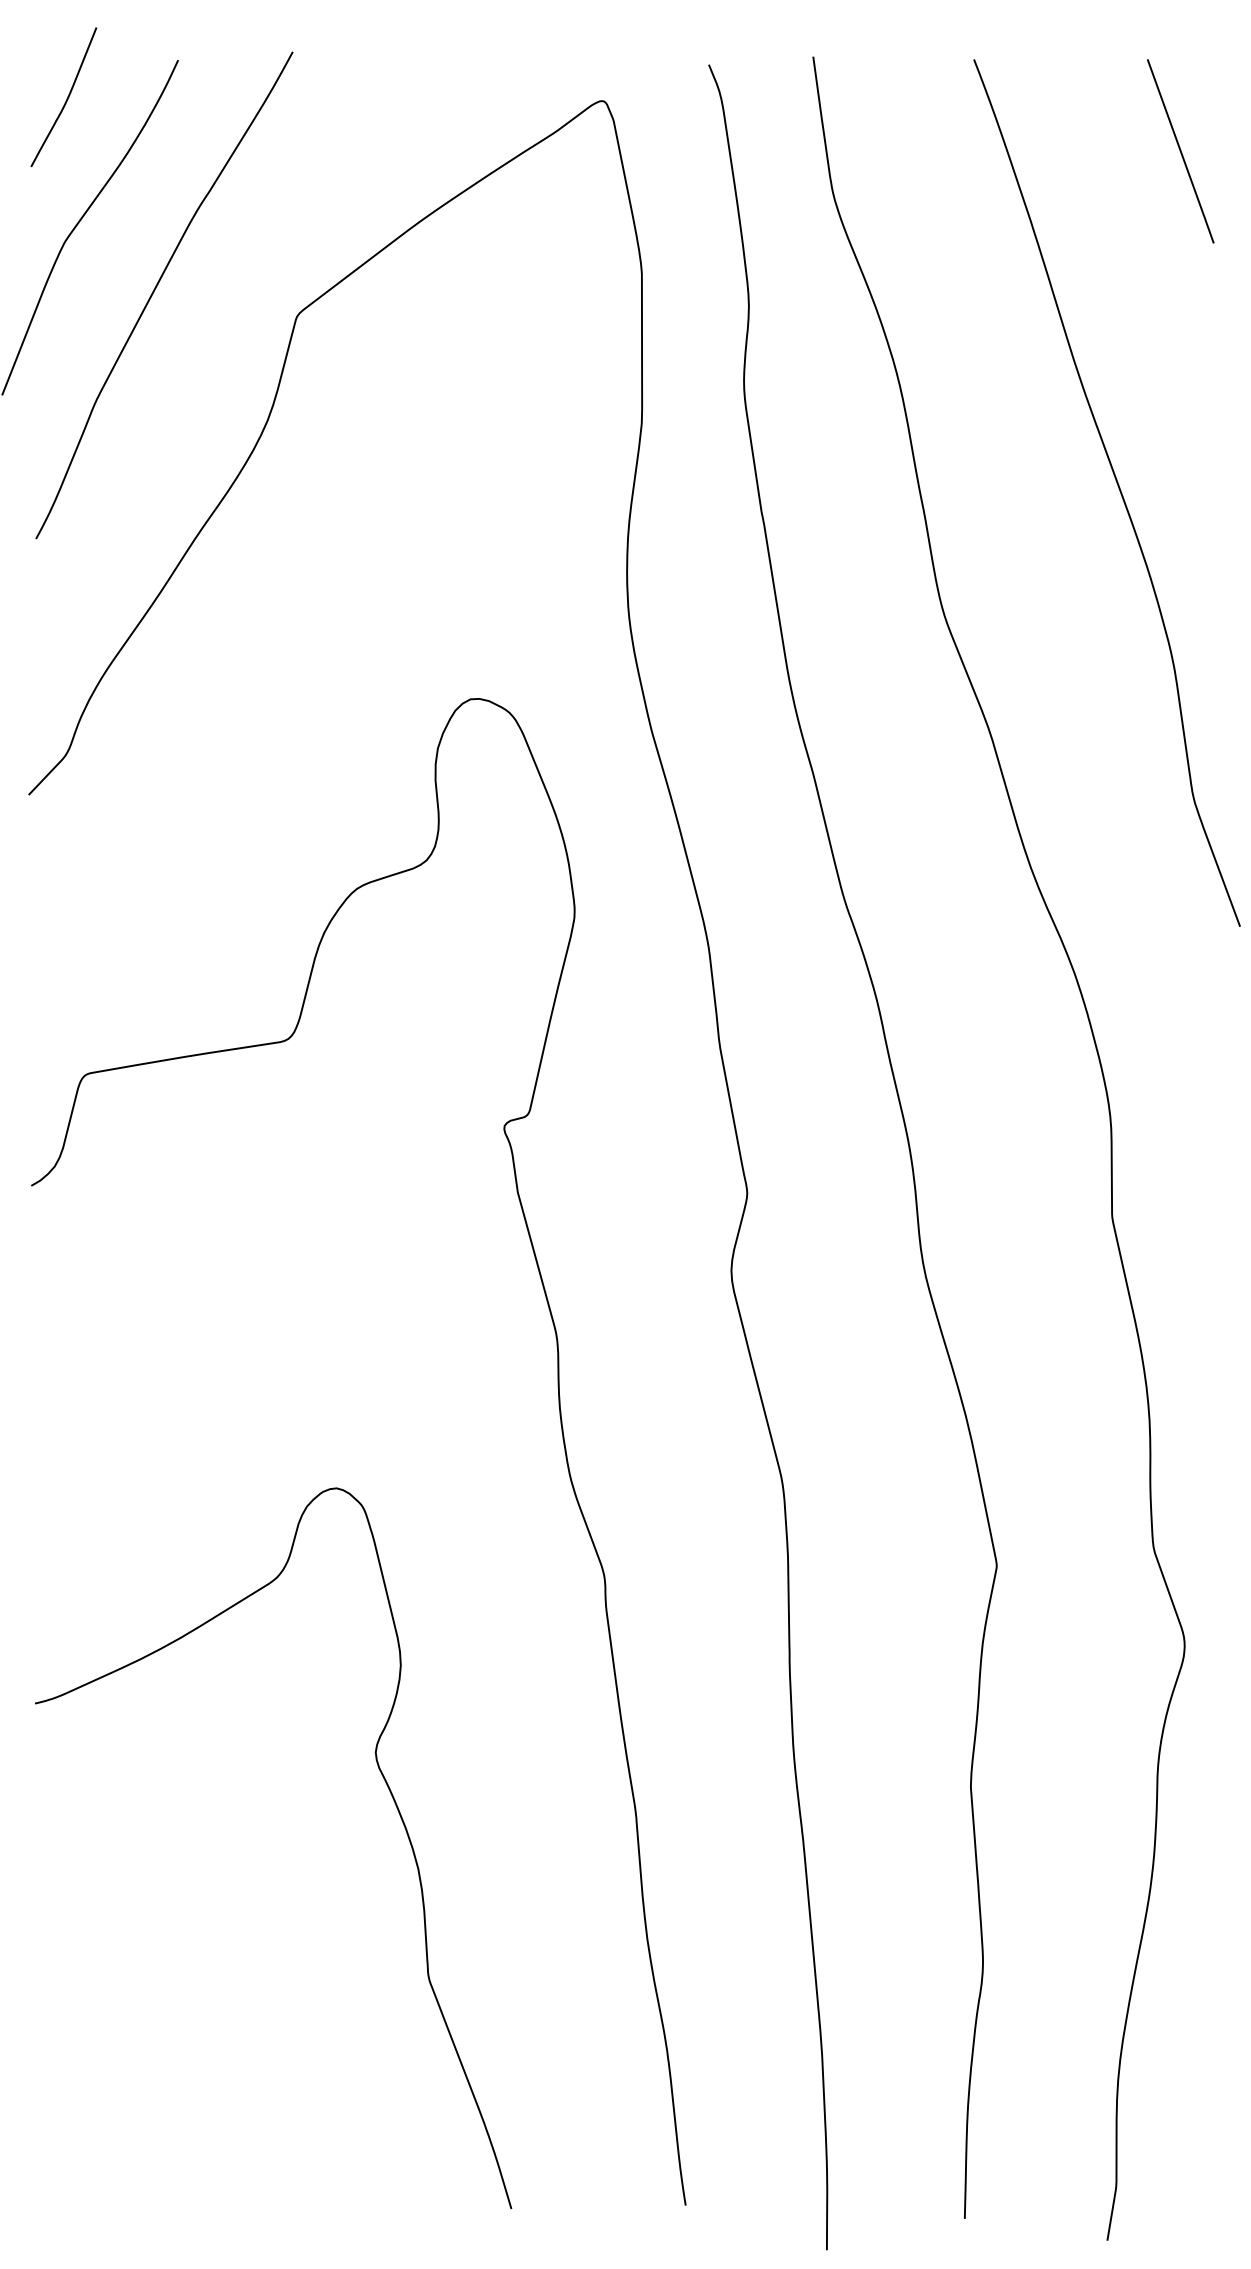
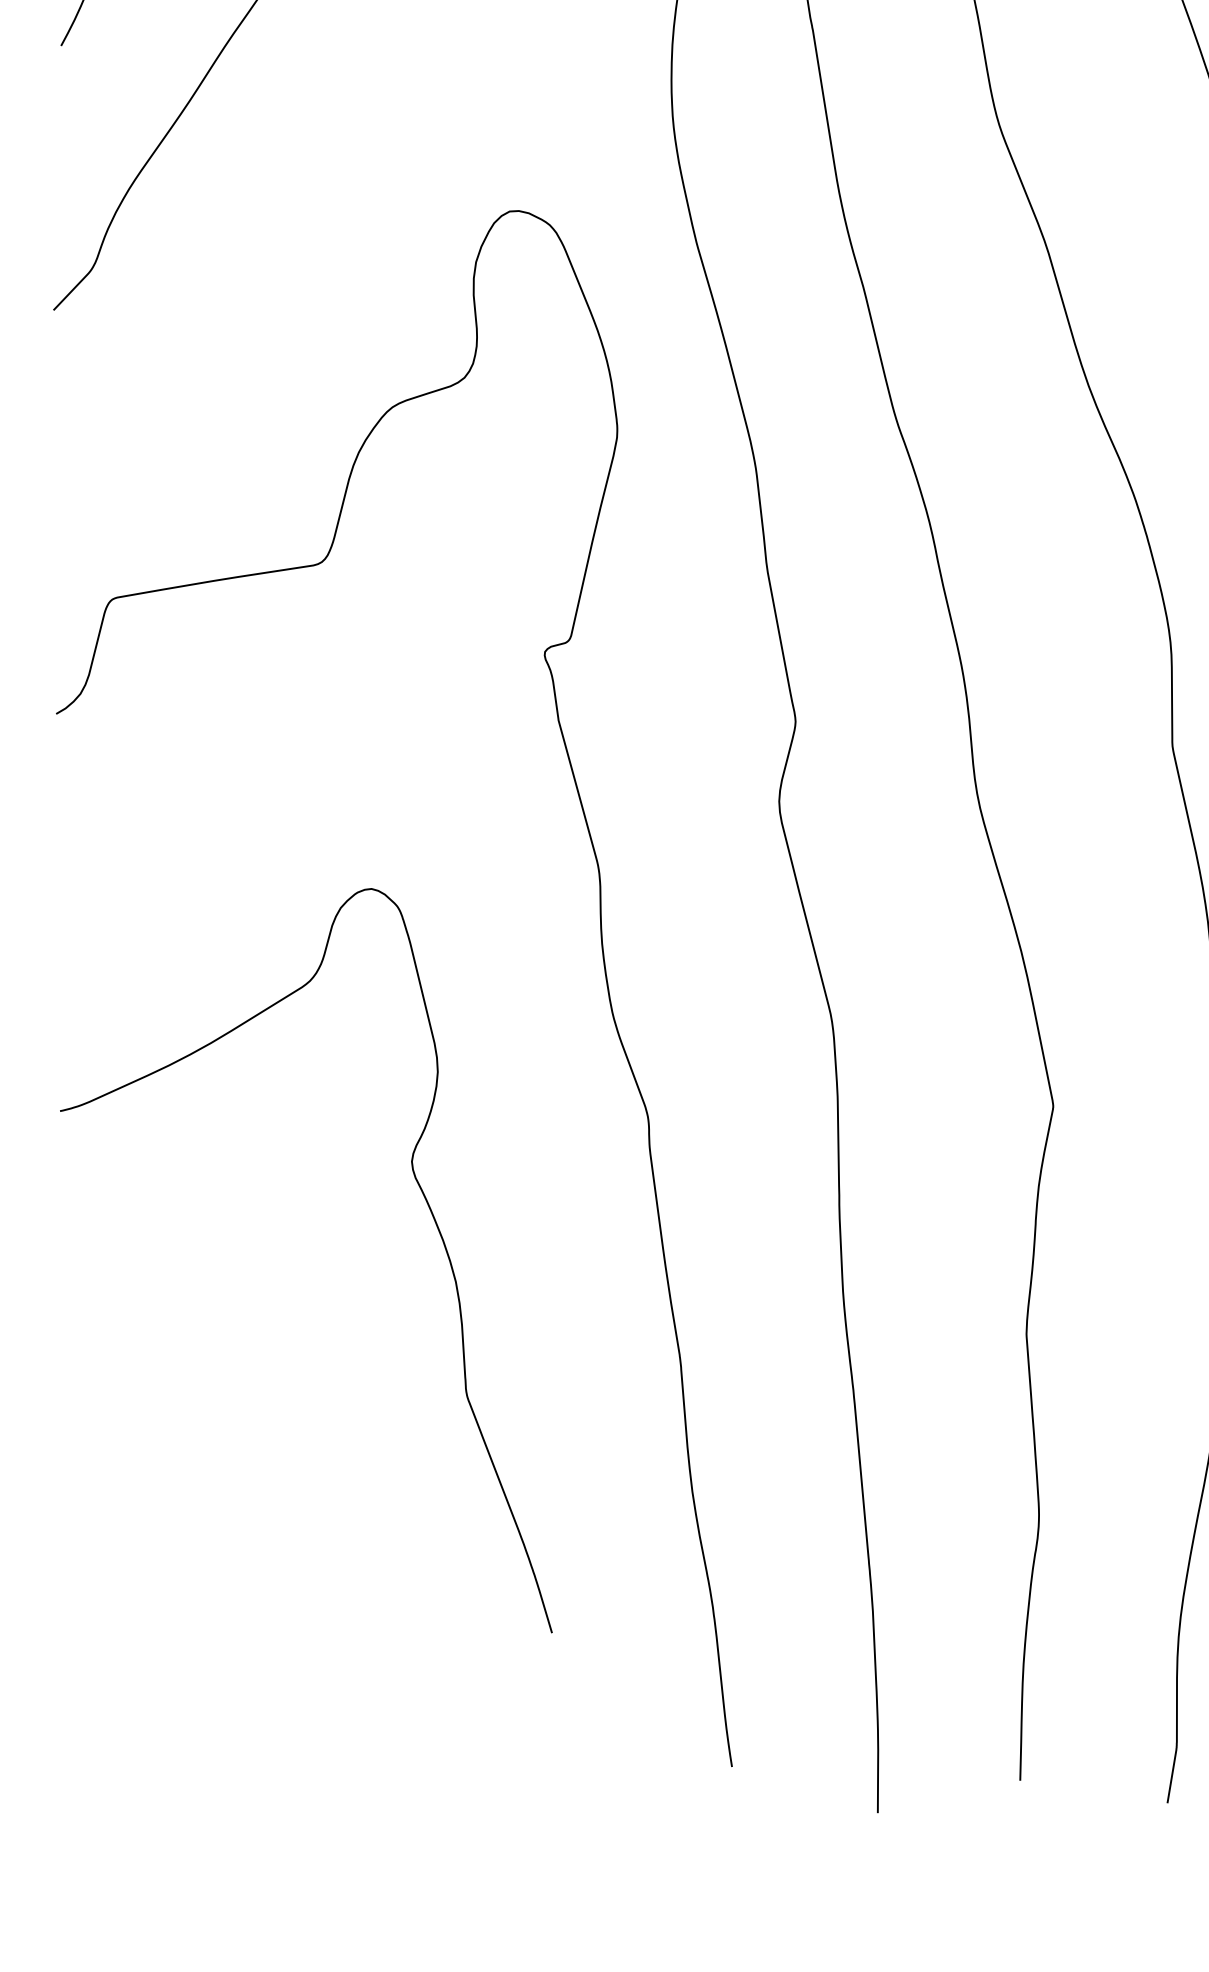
curve: (390, 1794) -> (427, 1205), moved

